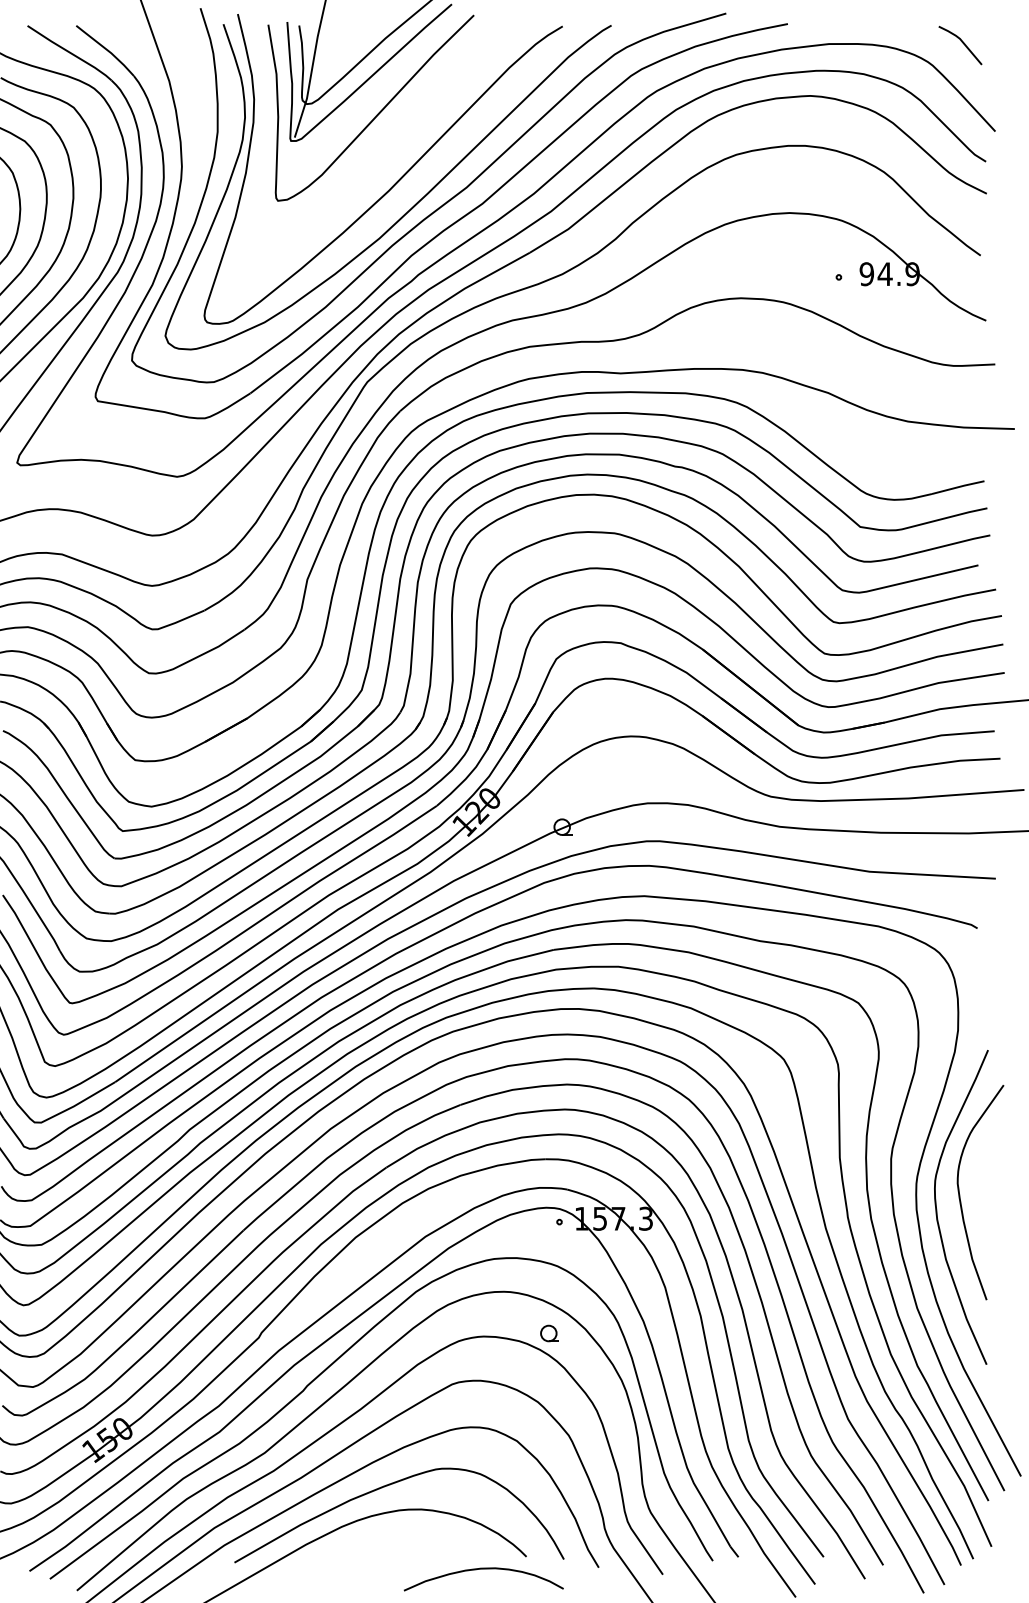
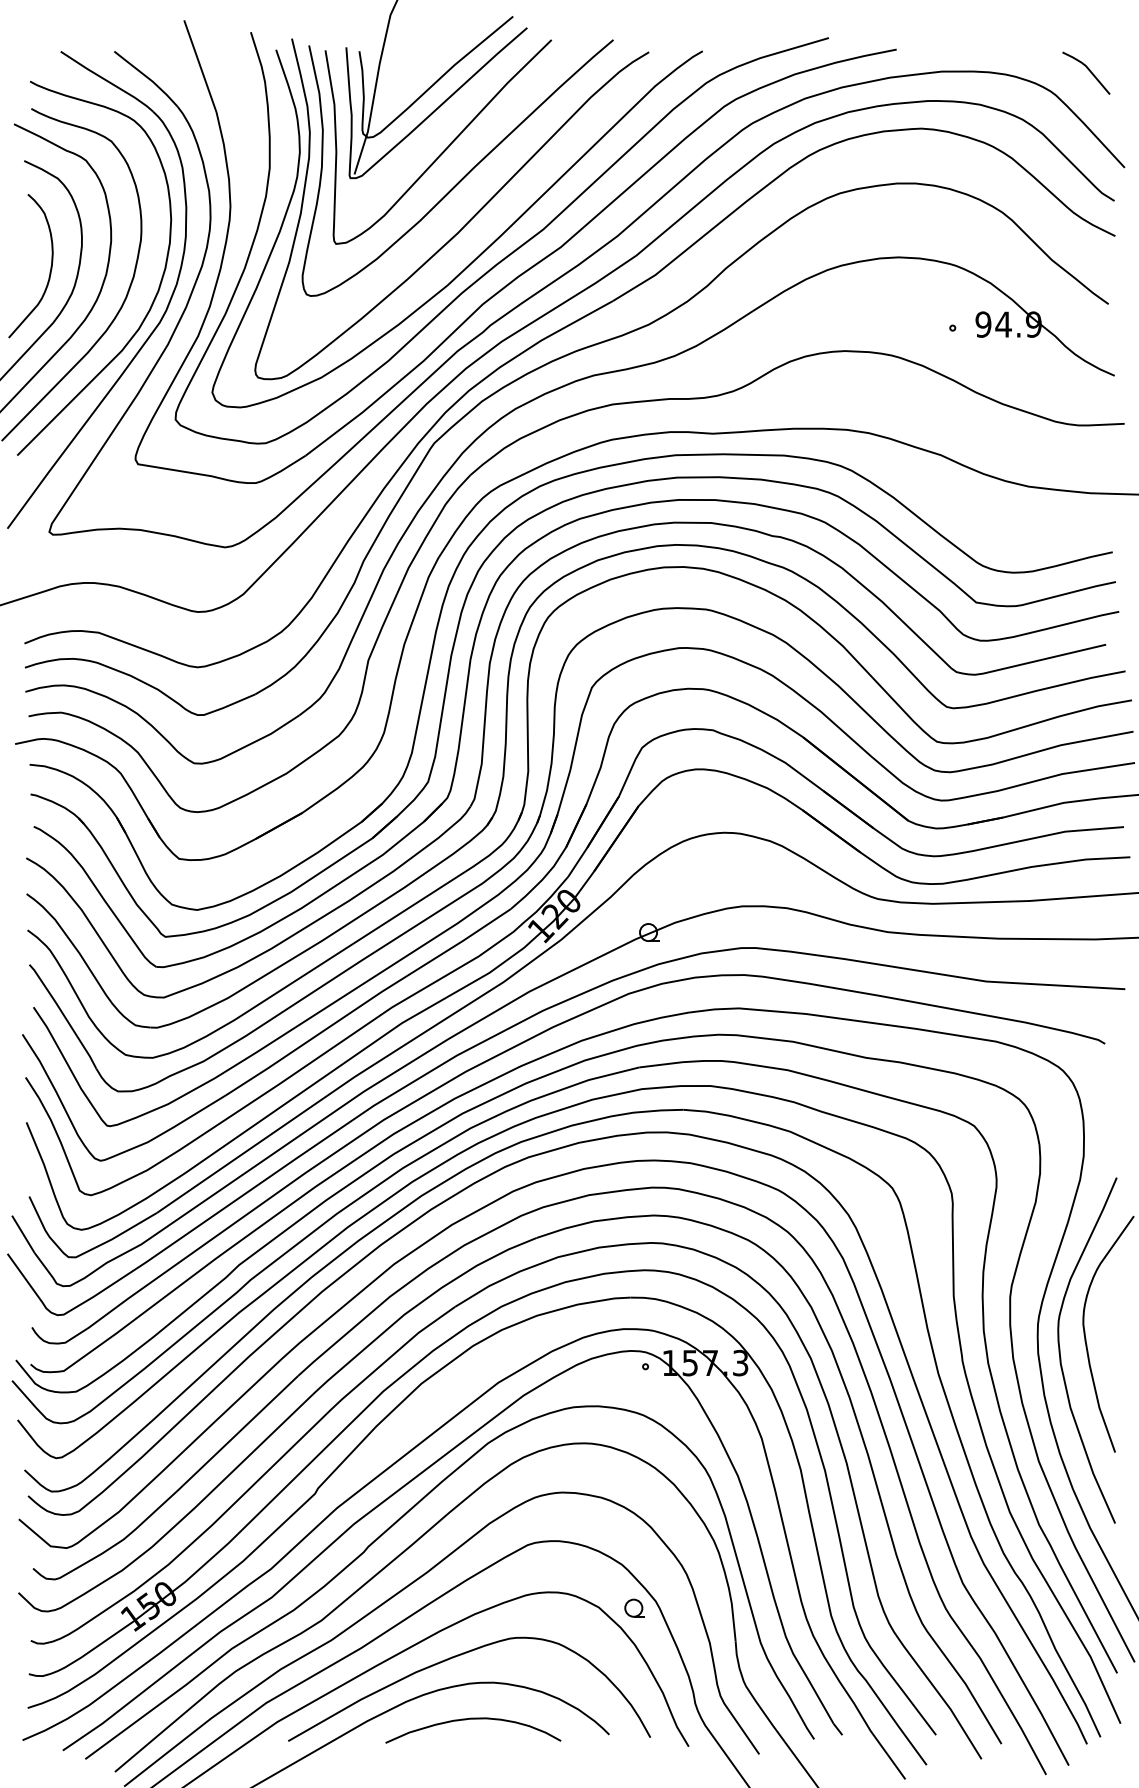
curve: (395, 137) -> (465, 174), added
part: (549, 1332) -> (634, 1607), moved
curve: (483, 1569) -> (473, 1719), moved

